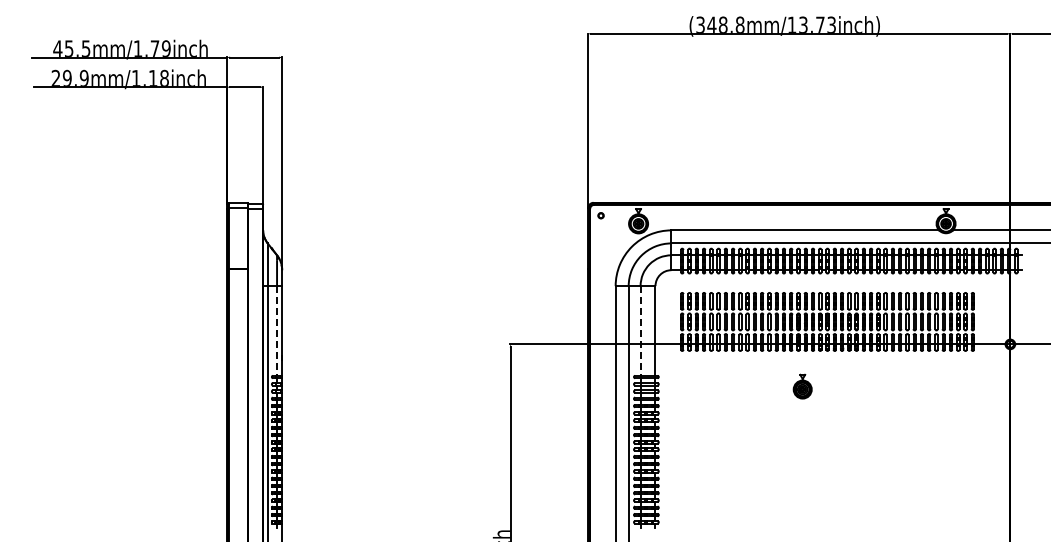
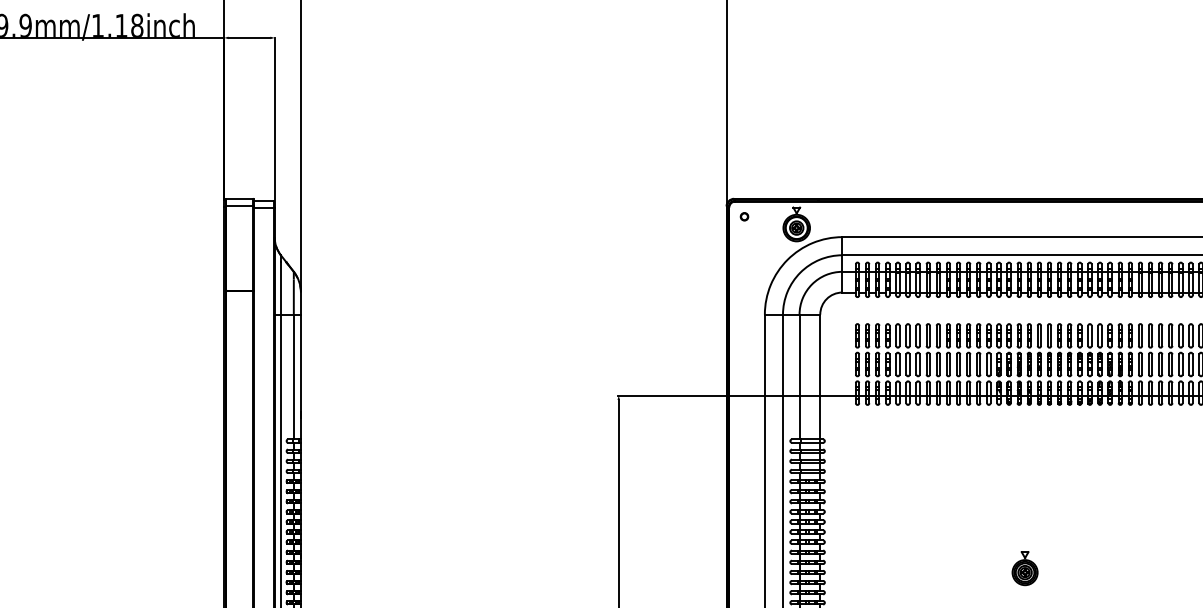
line: (277, 330) -> (294, 376), dashed -> solid
line: (640, 330) -> (799, 376), dashed -> solid
part: (802, 386) -> (1024, 568), moved

